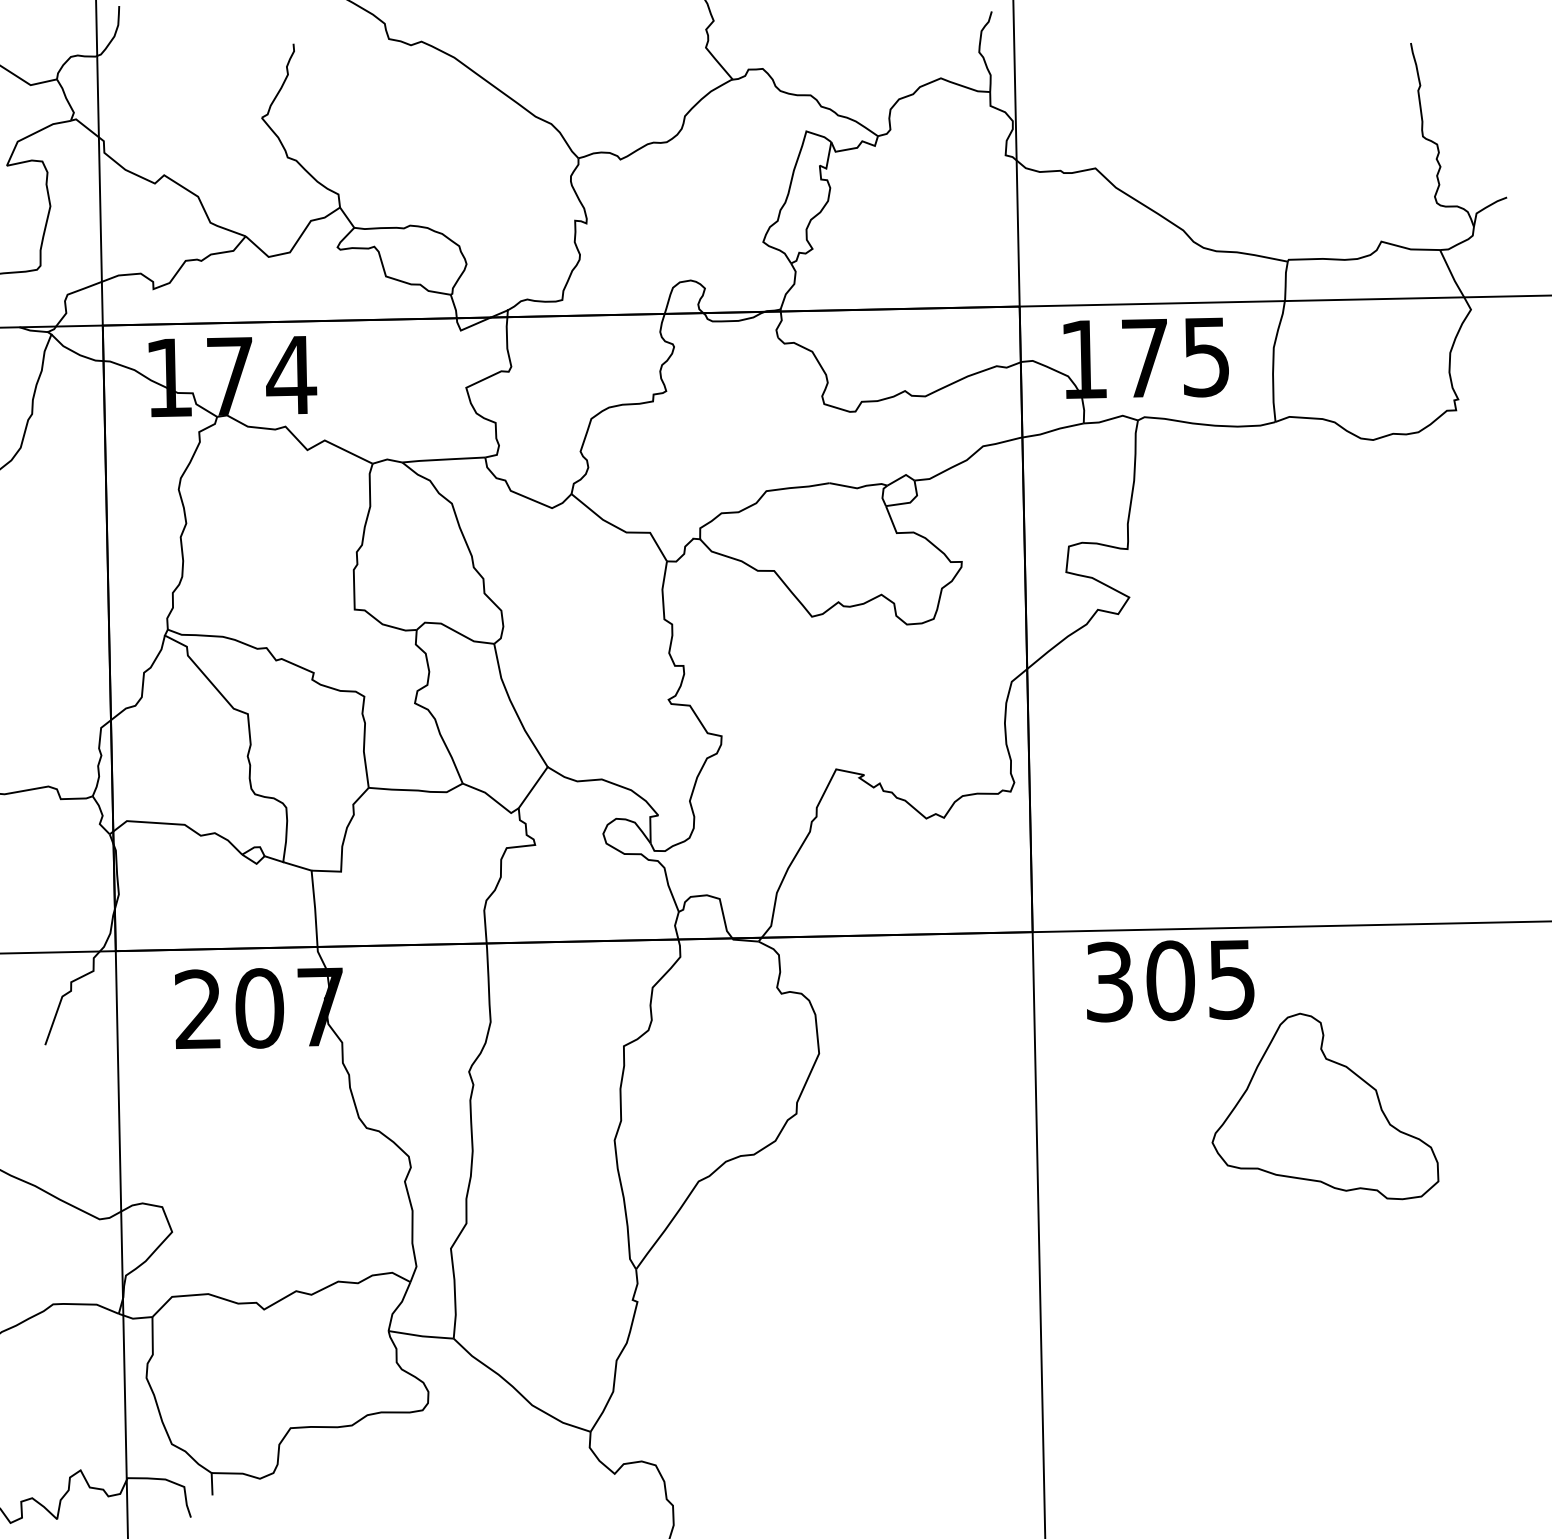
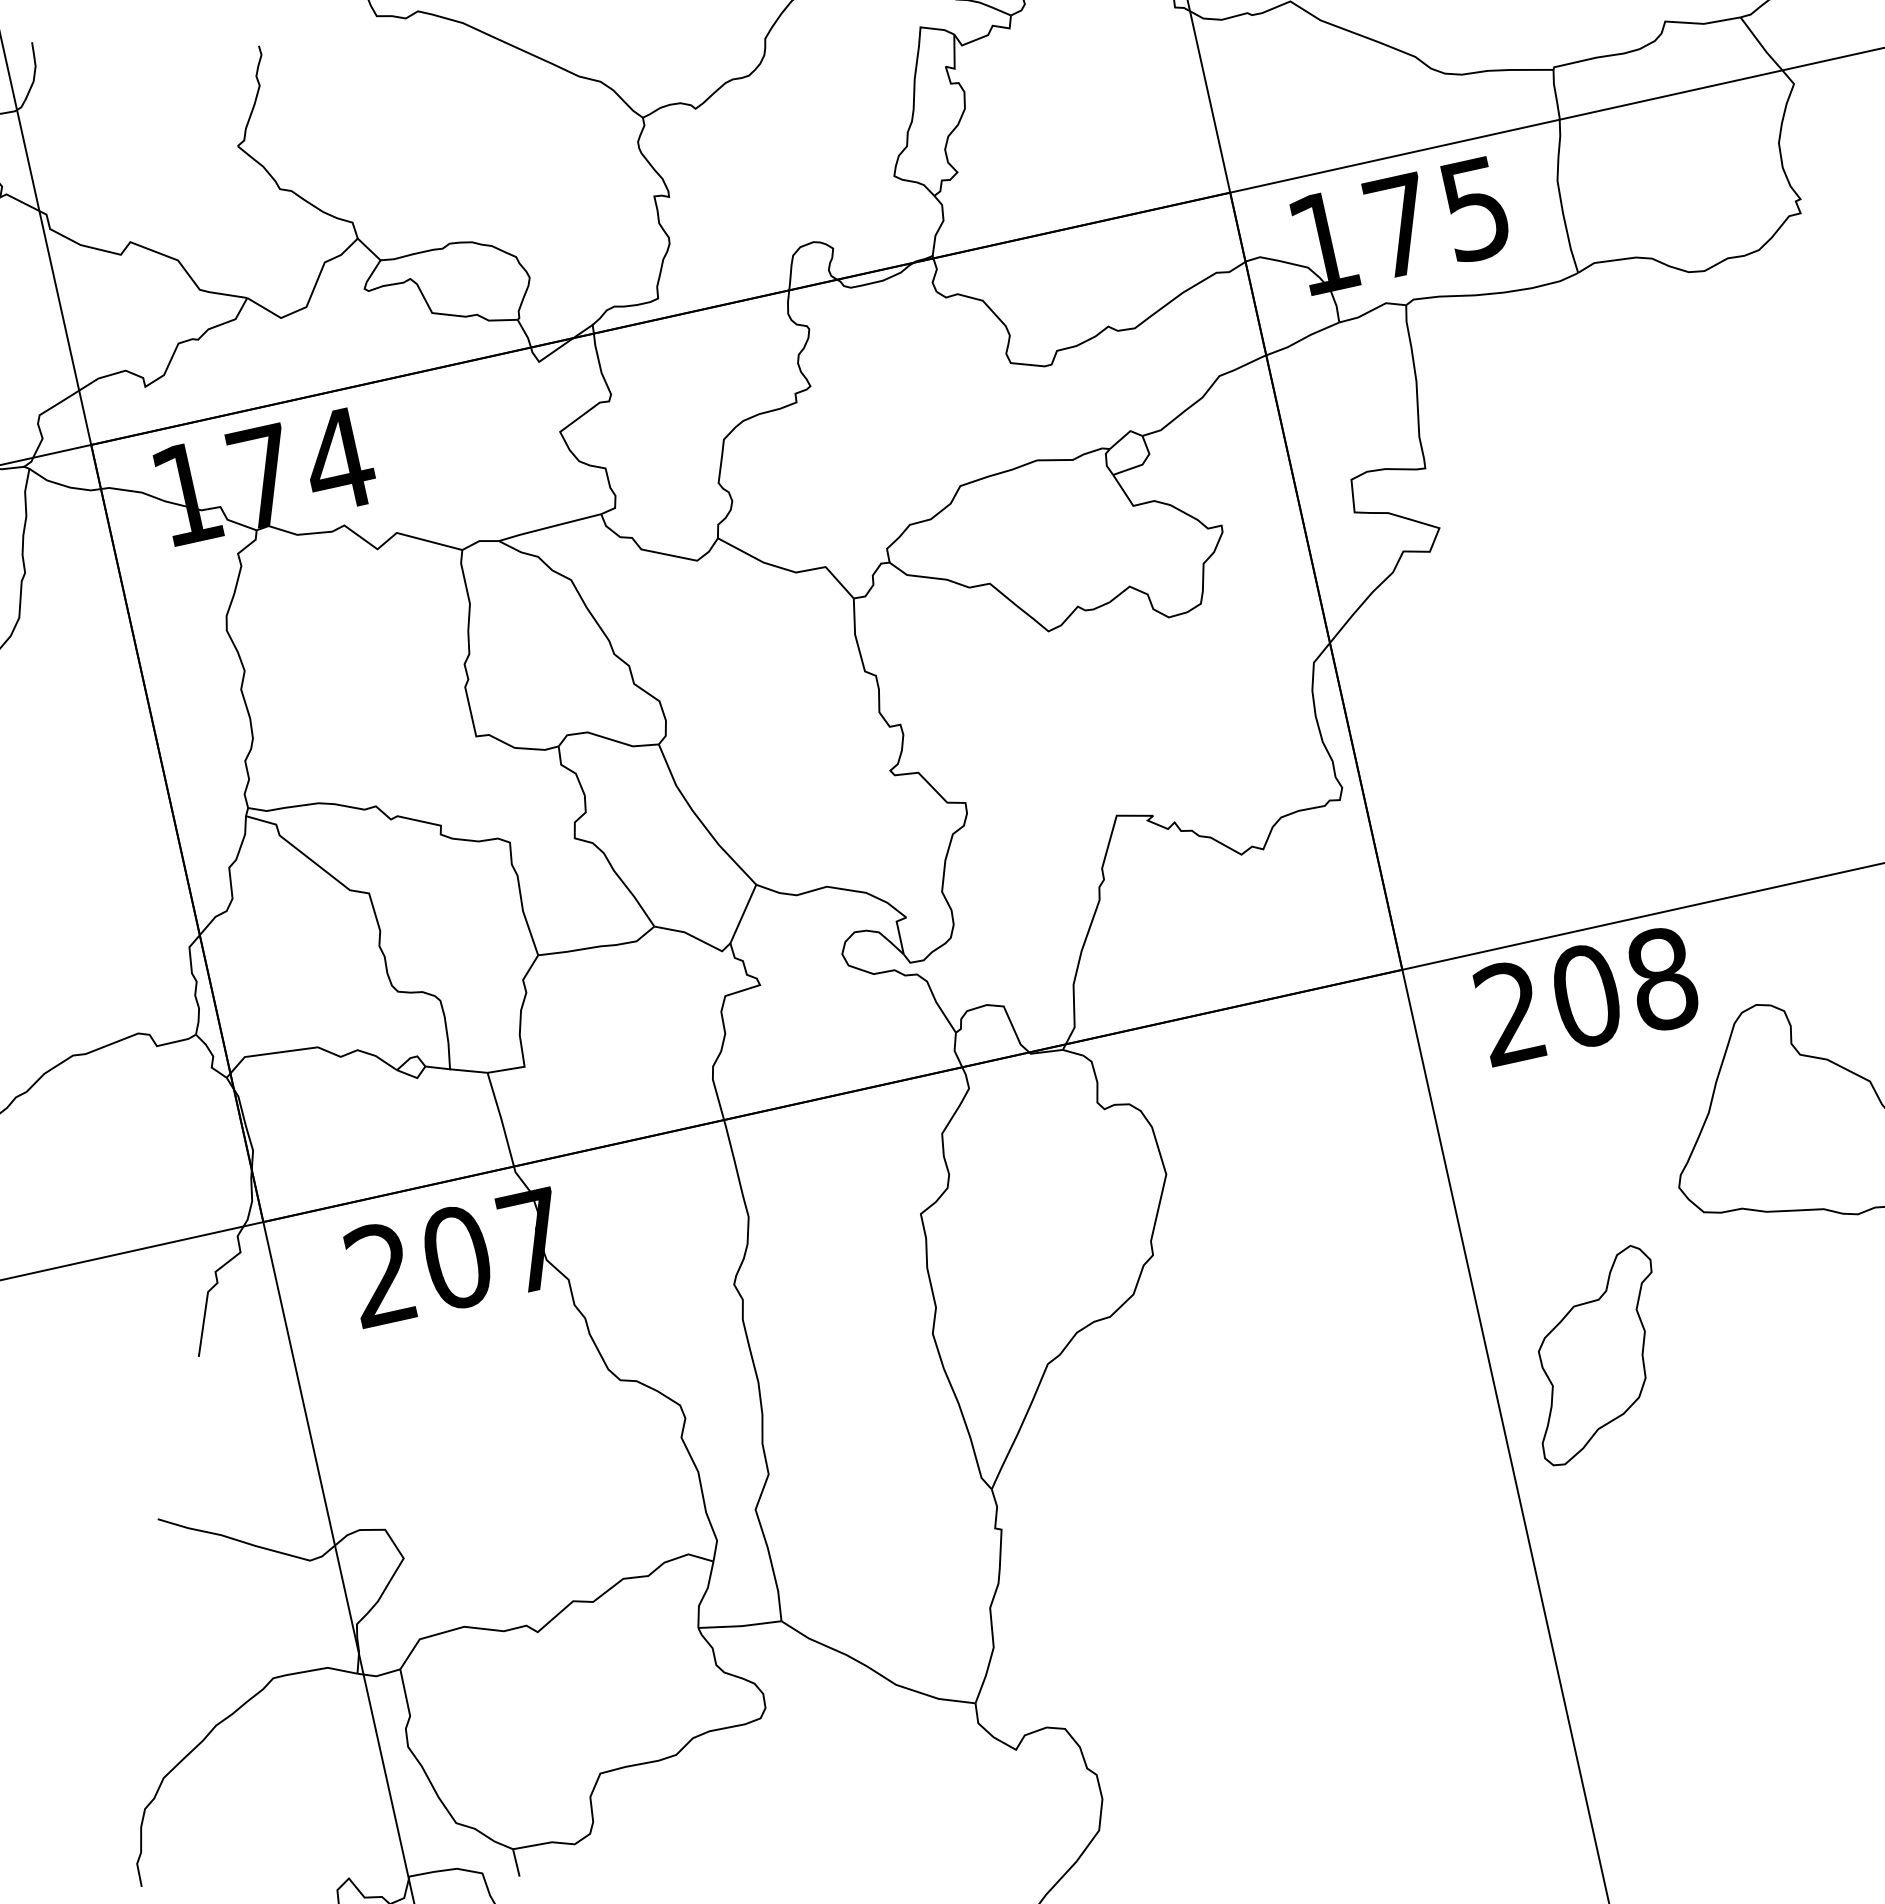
text: (1171, 980) -> (1587, 995), 305 -> 208
part: (1123, 1259) -> (1597, 1355), added

